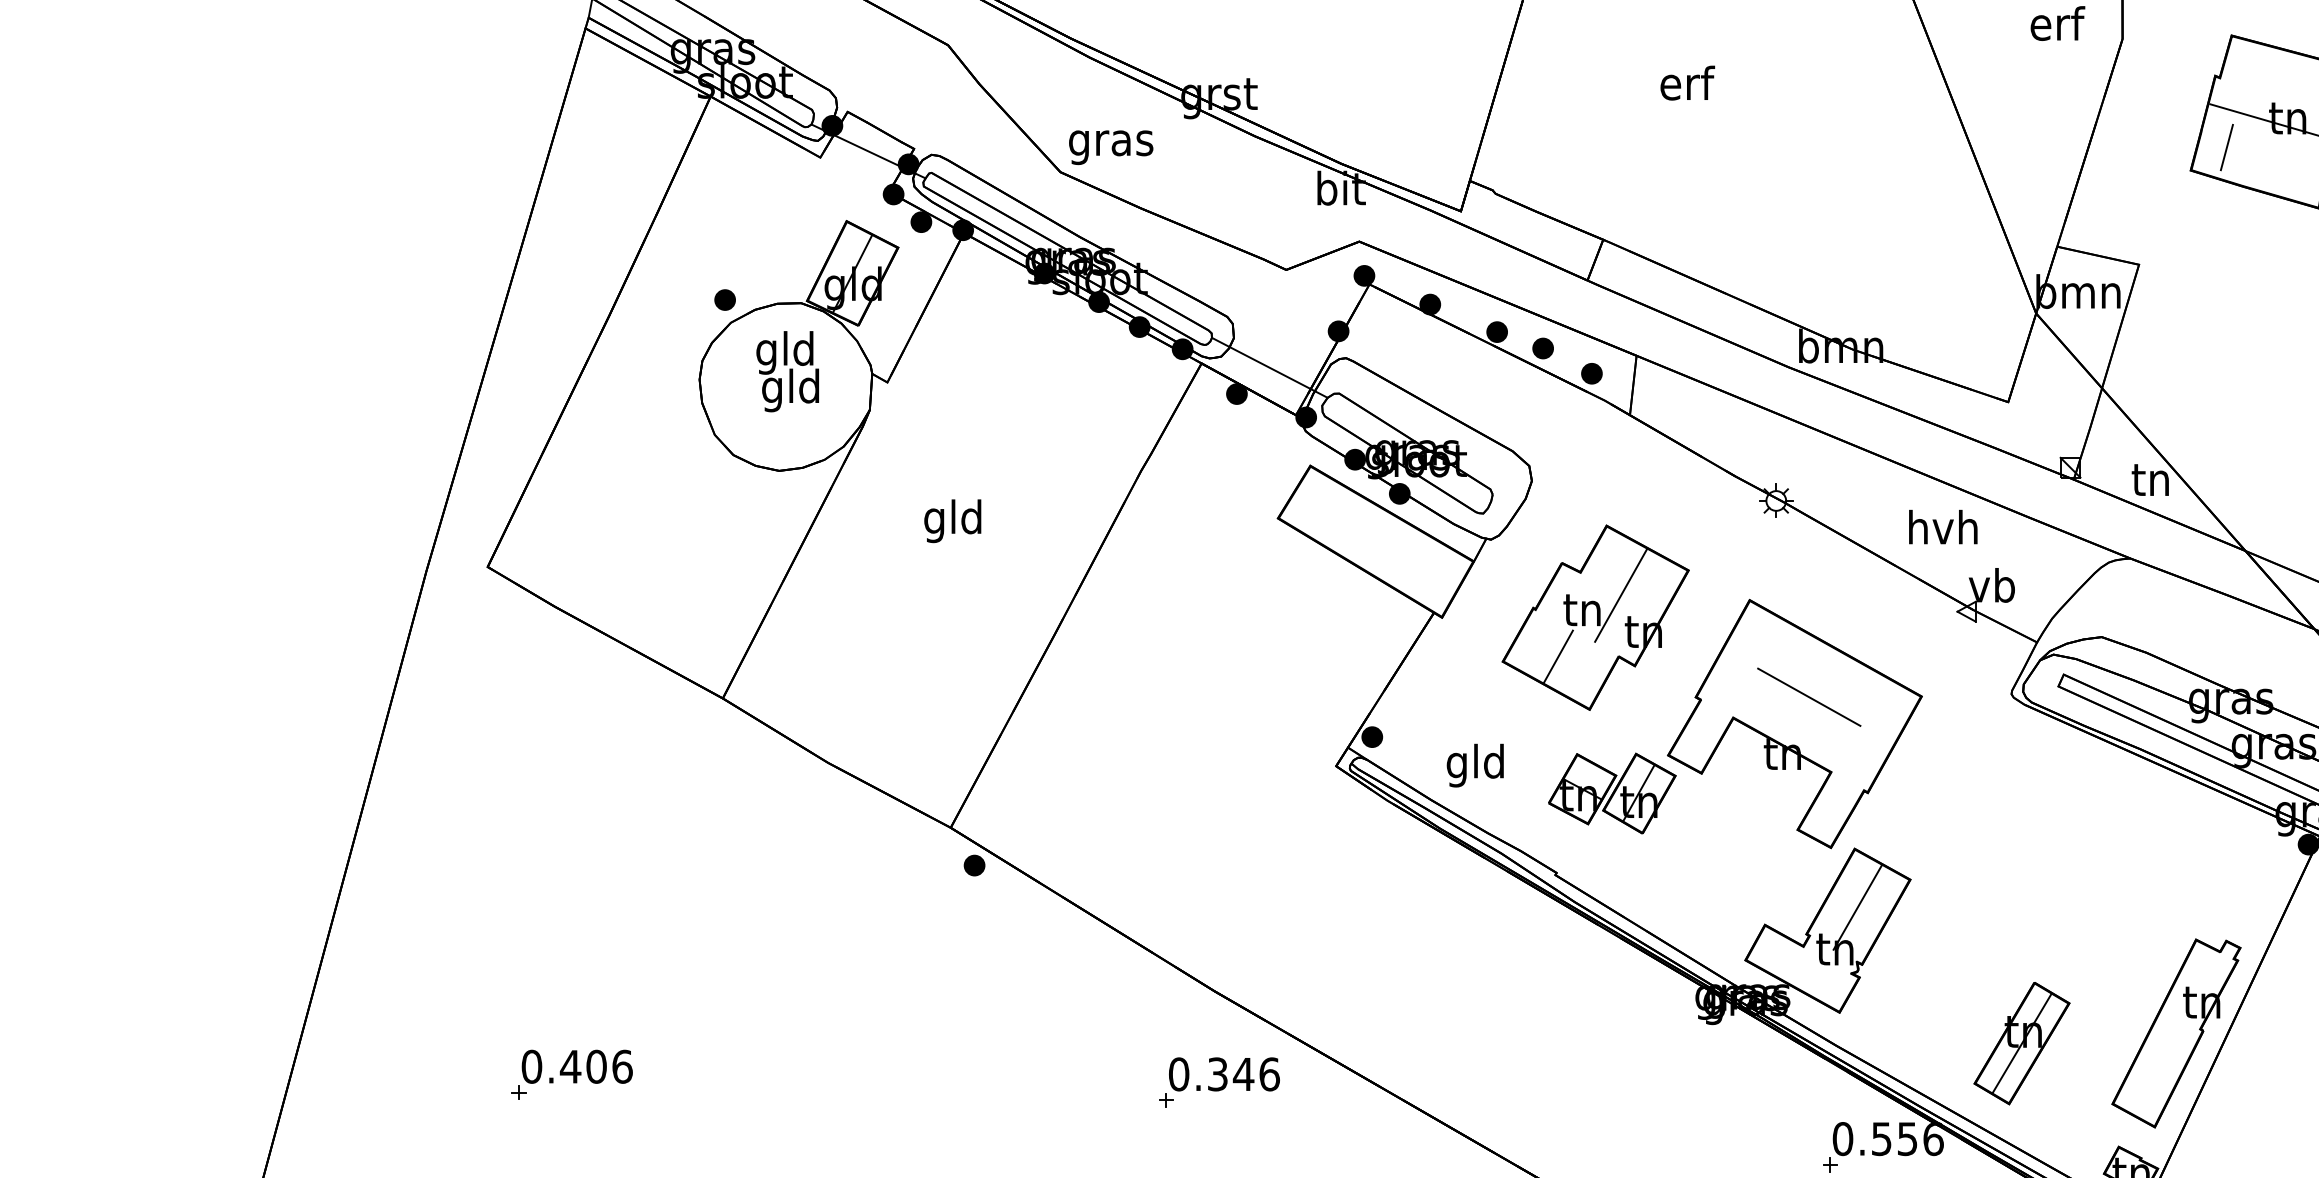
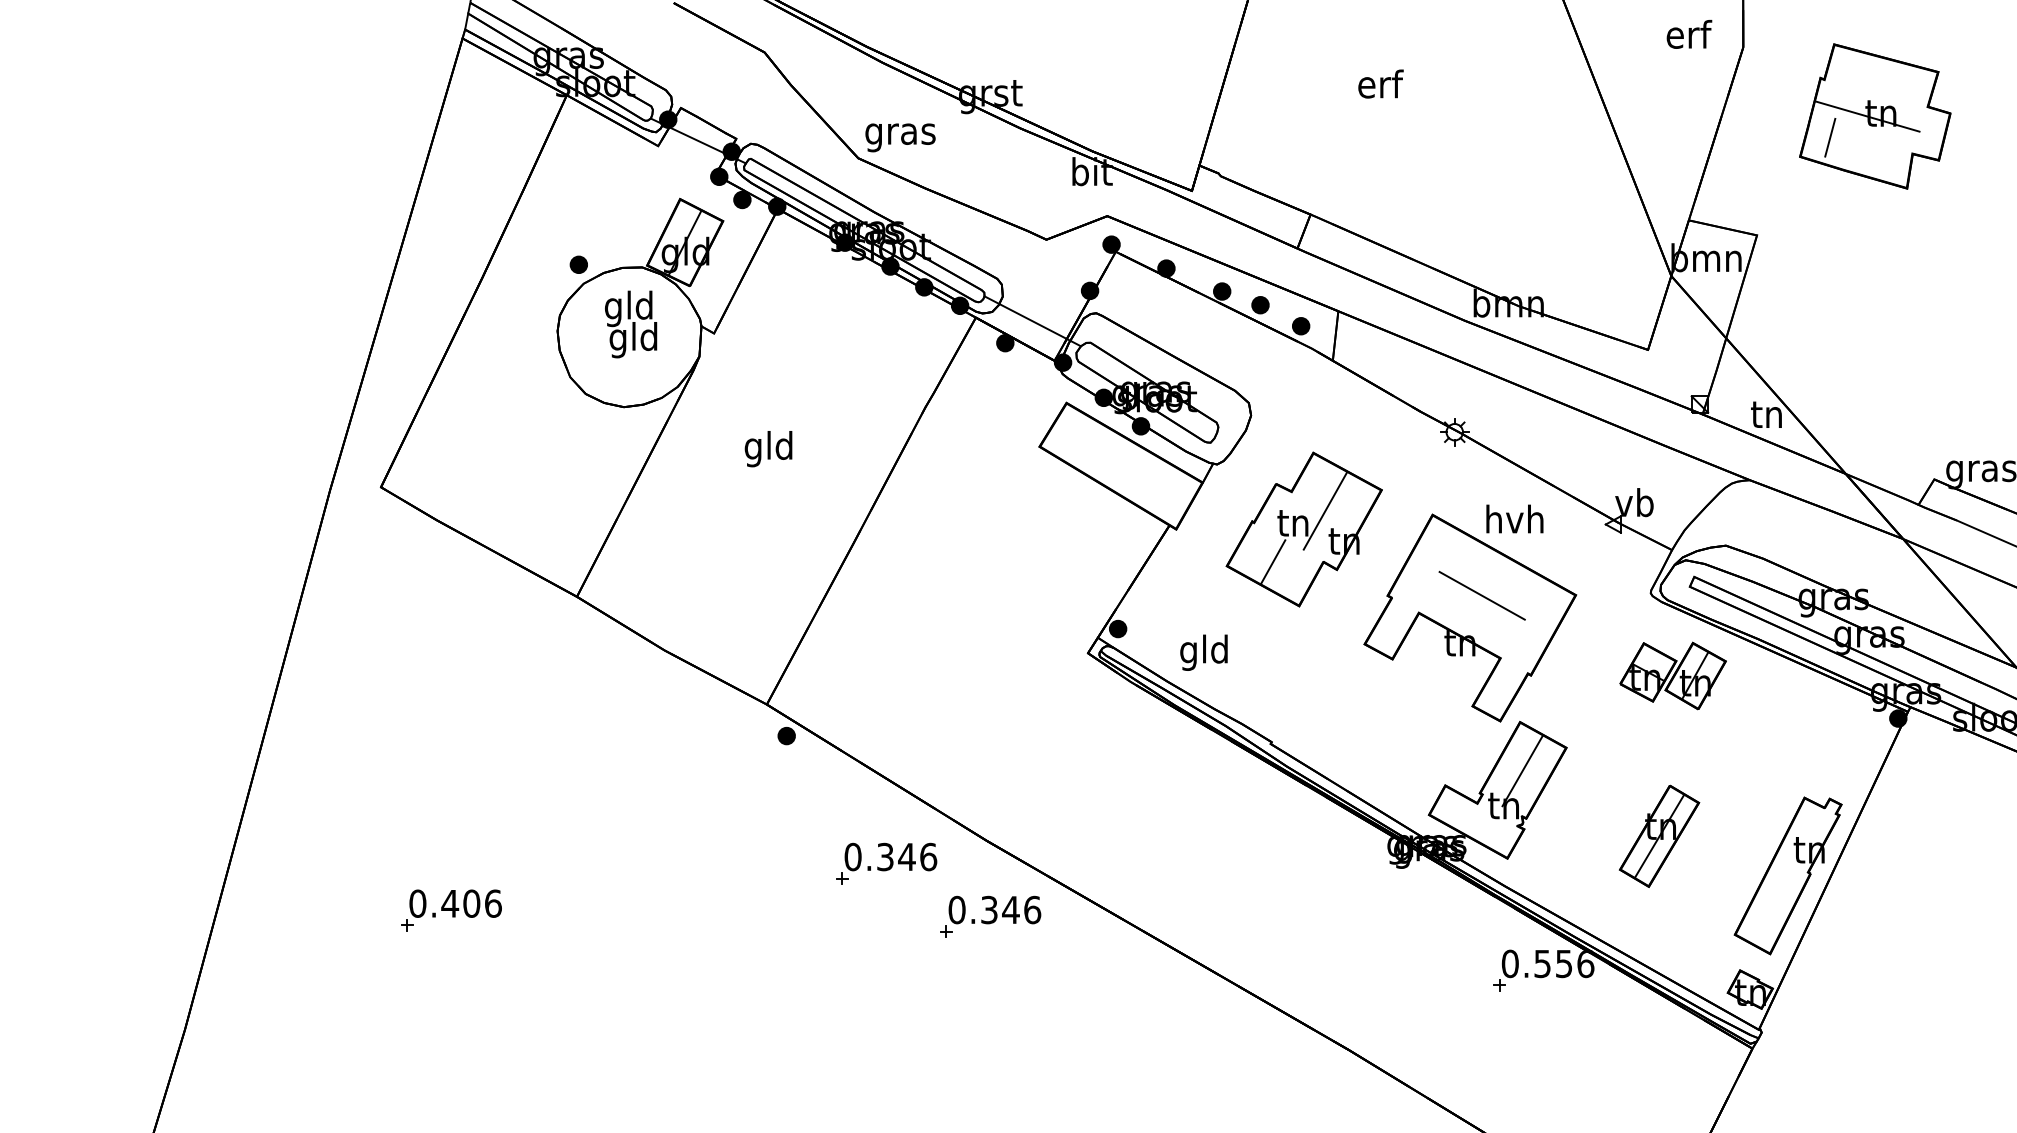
text: (1942, 526) -> (1514, 518), moved
part: (1611, 792) -> (1672, 675), moved
part: (1094, 1018) -> (886, 863), added
part: (2021, 1042) -> (1659, 835), moved

